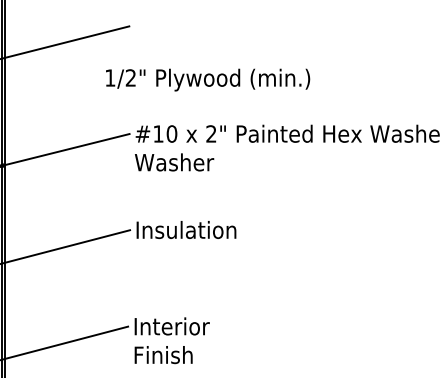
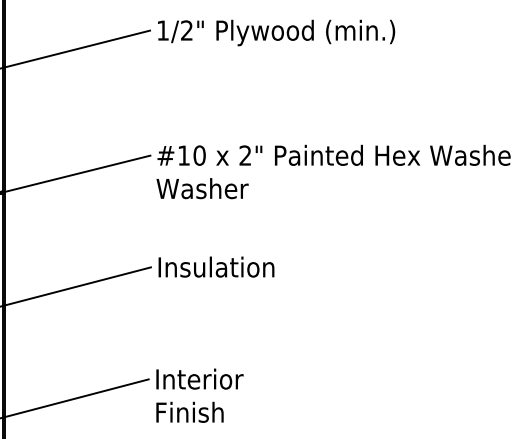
text: (208, 79) -> (276, 32), moved

